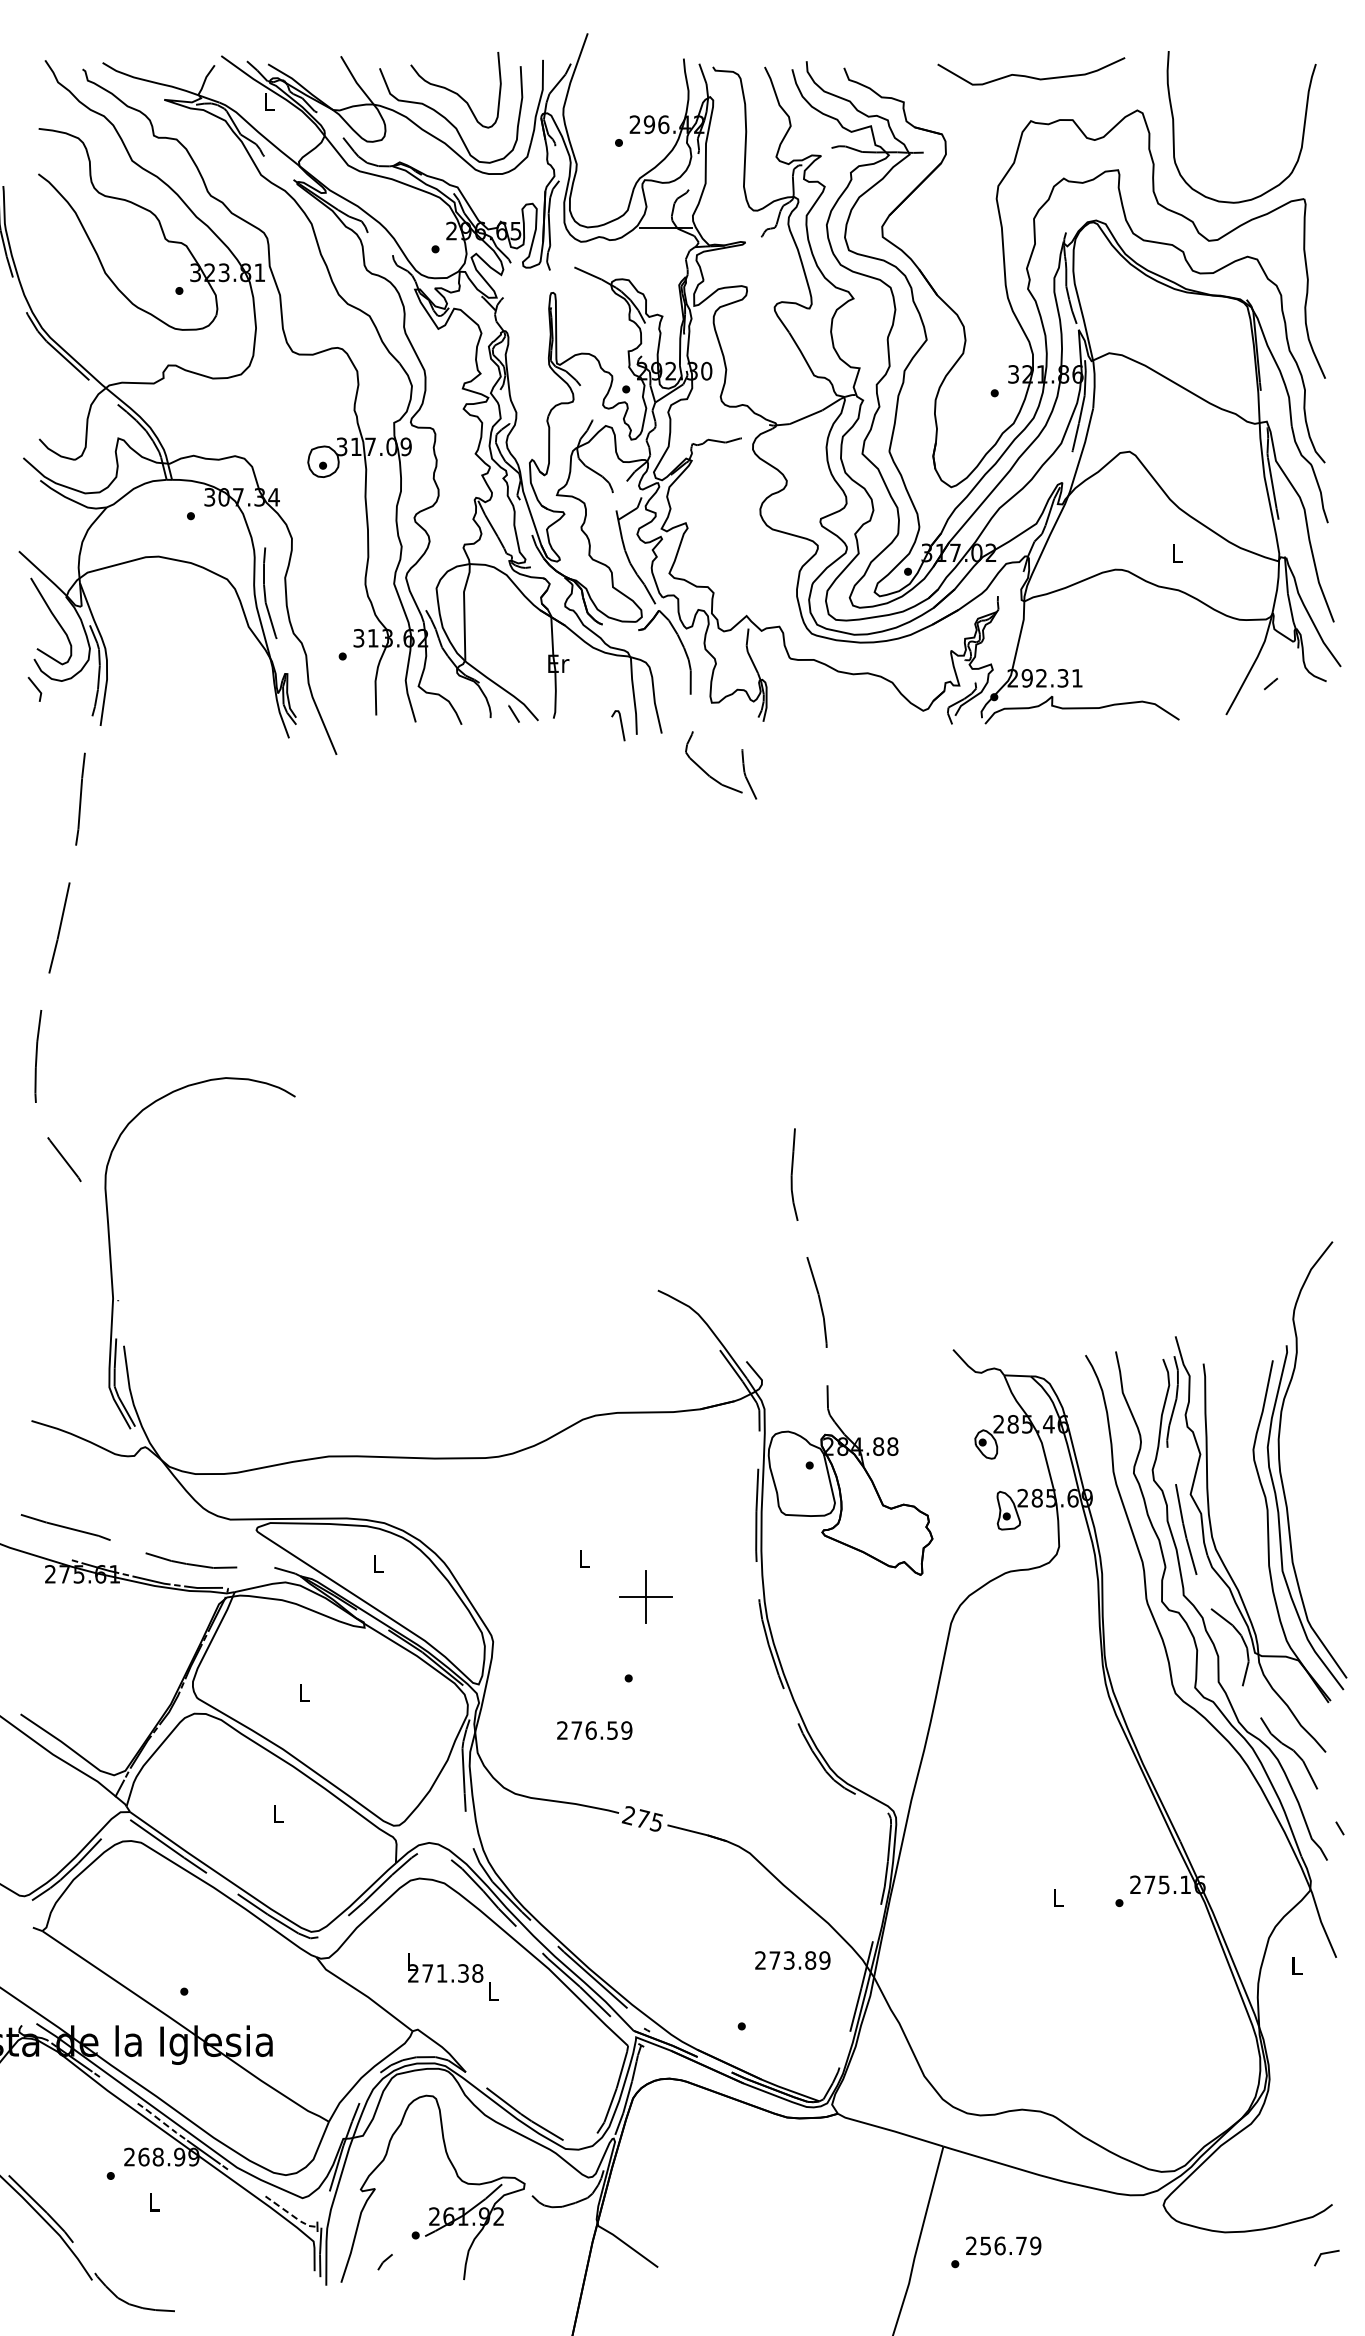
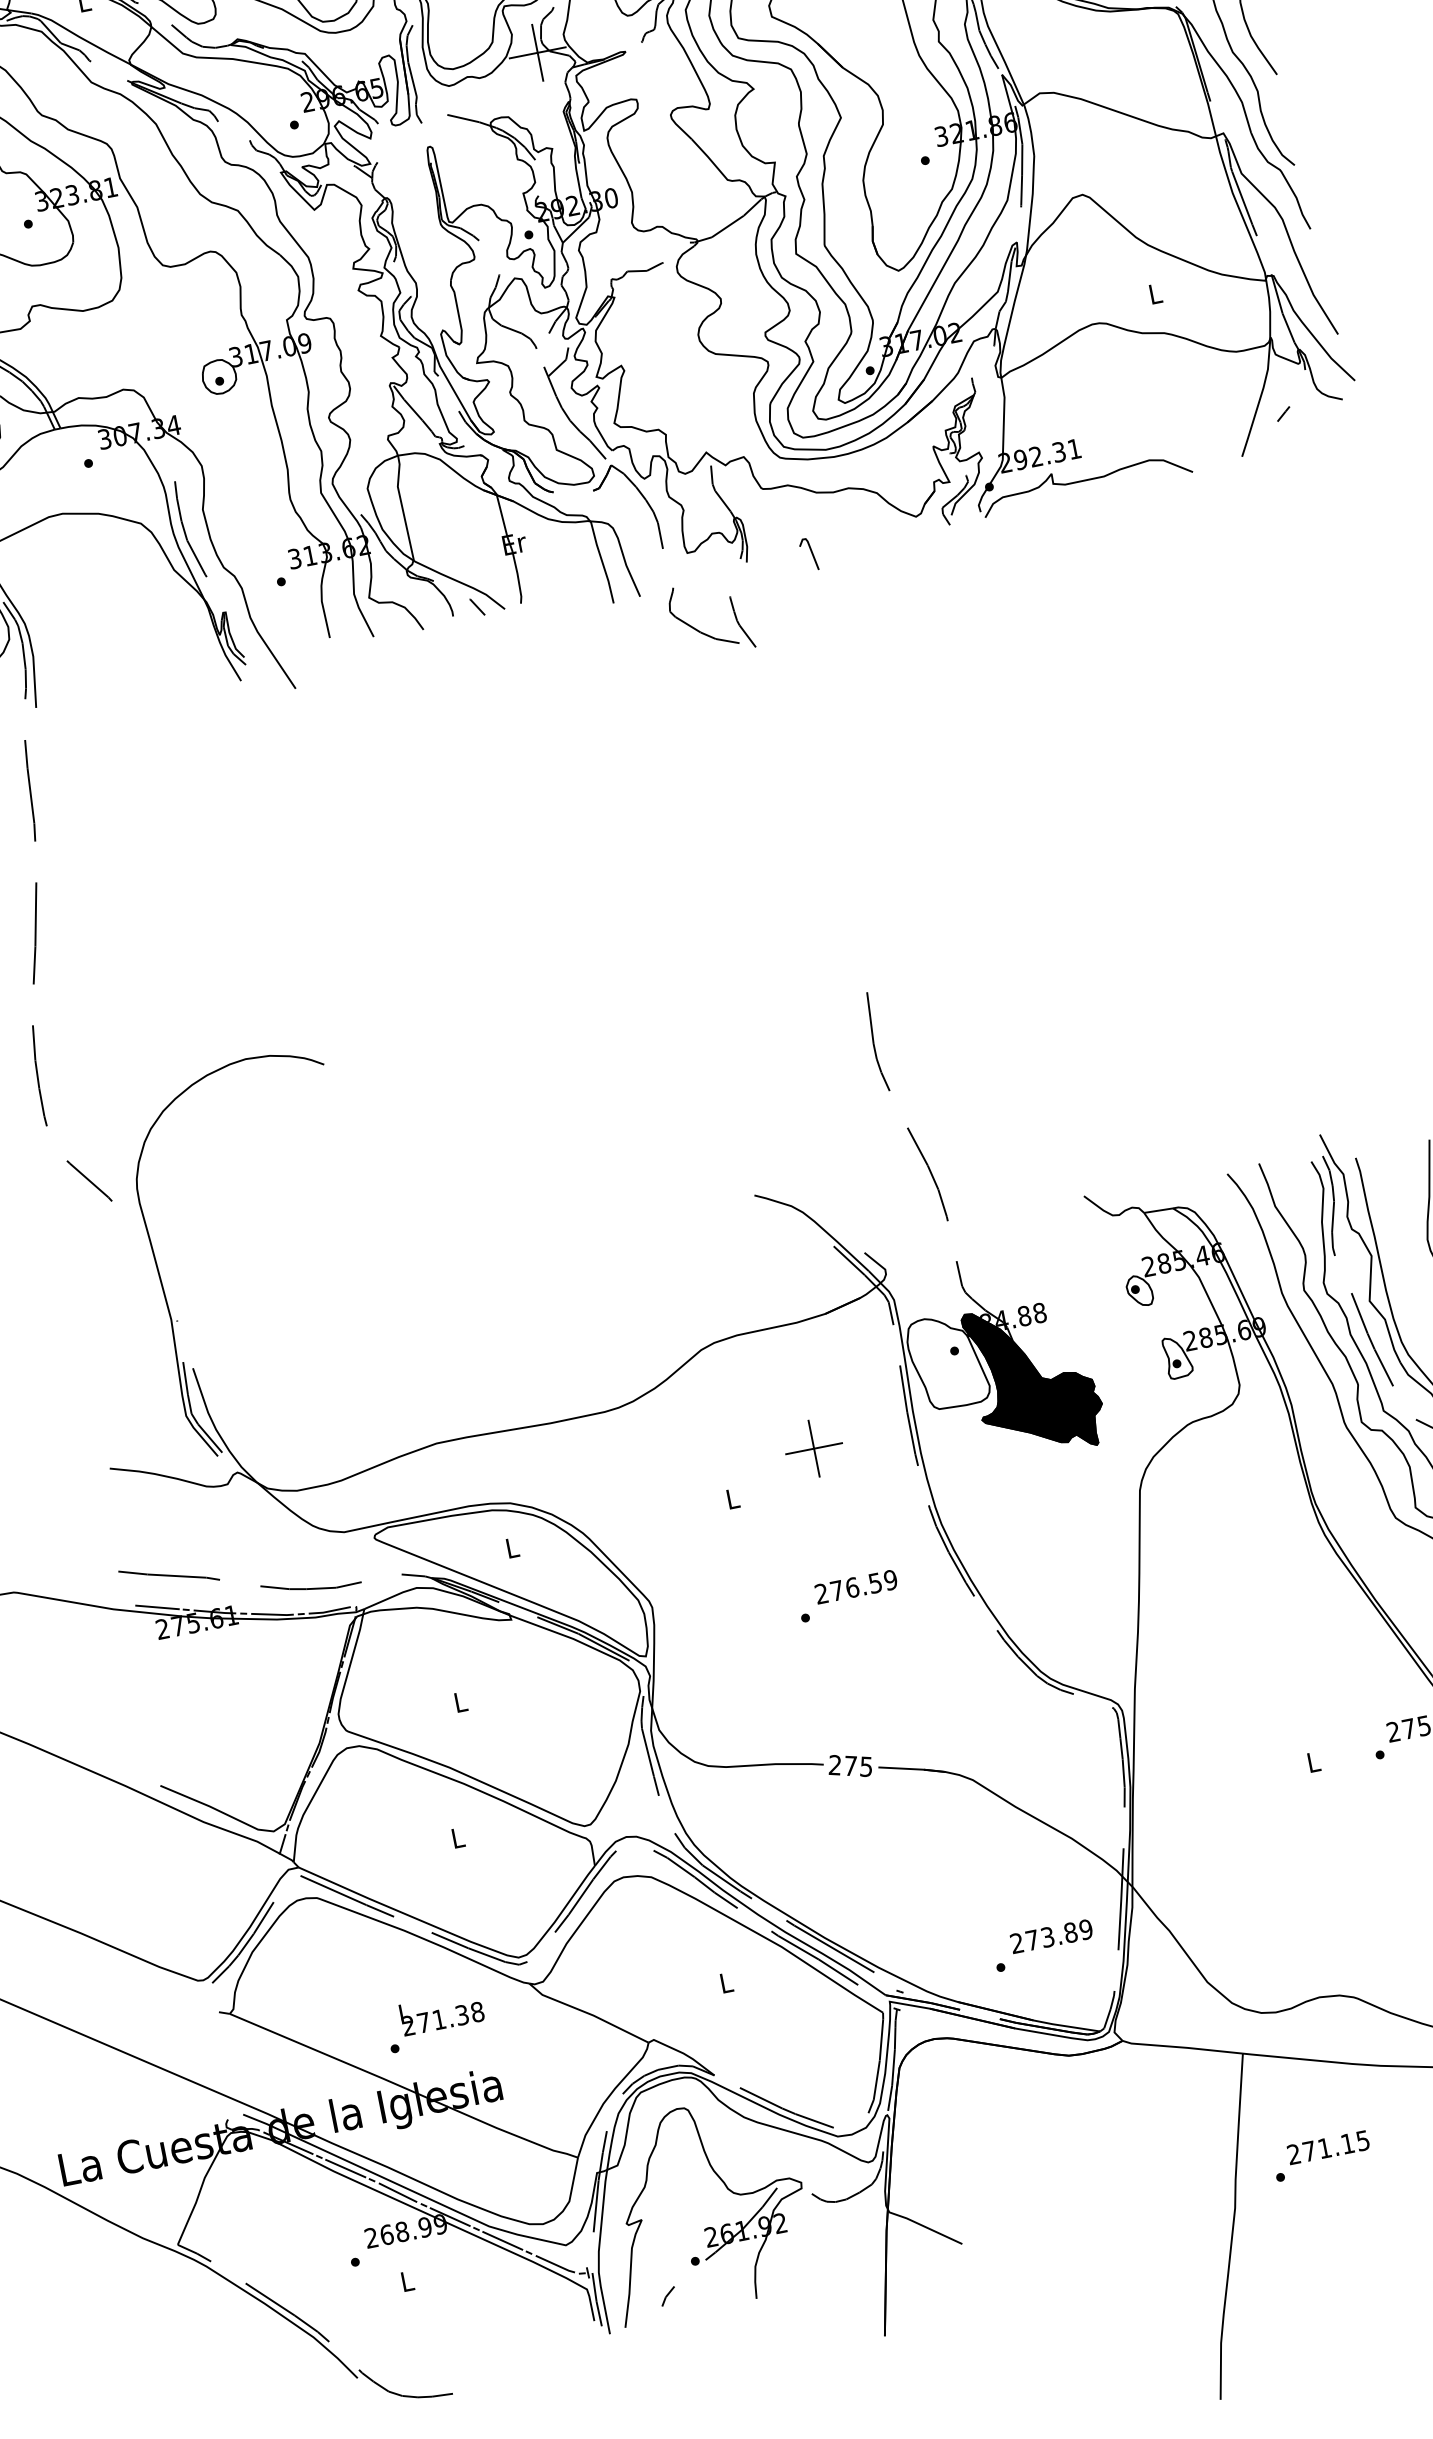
line: (666, 227) -> (537, 52), added
line: (620, 724) -> (810, 552), moved
fill: (876, 1504) -> (1034, 1378), added
line: (49, 1553) -> (157, 1607), added
part: (645, 1596) -> (812, 1448), moved
text: (594, 1730) -> (856, 1586), moved
text: (792, 1960) -> (1051, 1936), moved
text: (445, 1967) -> (441, 2012), moved
line: (118, 2090) -> (345, 2168), added
line: (162, 2121) -> (399, 2192), dashed -> solid
line: (246, 2182) -> (502, 2240), added
line: (290, 2214) -> (556, 2265), dashed -> solid
text: (1010, 2245) -> (1335, 2145), 256.79 -> 271.15

